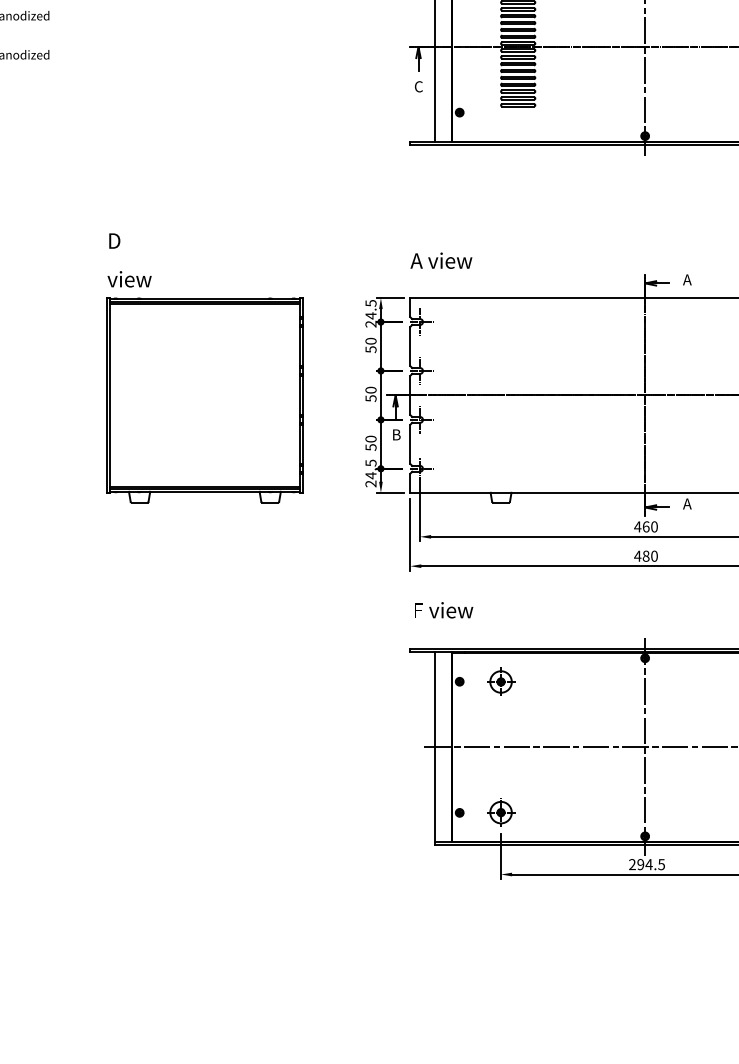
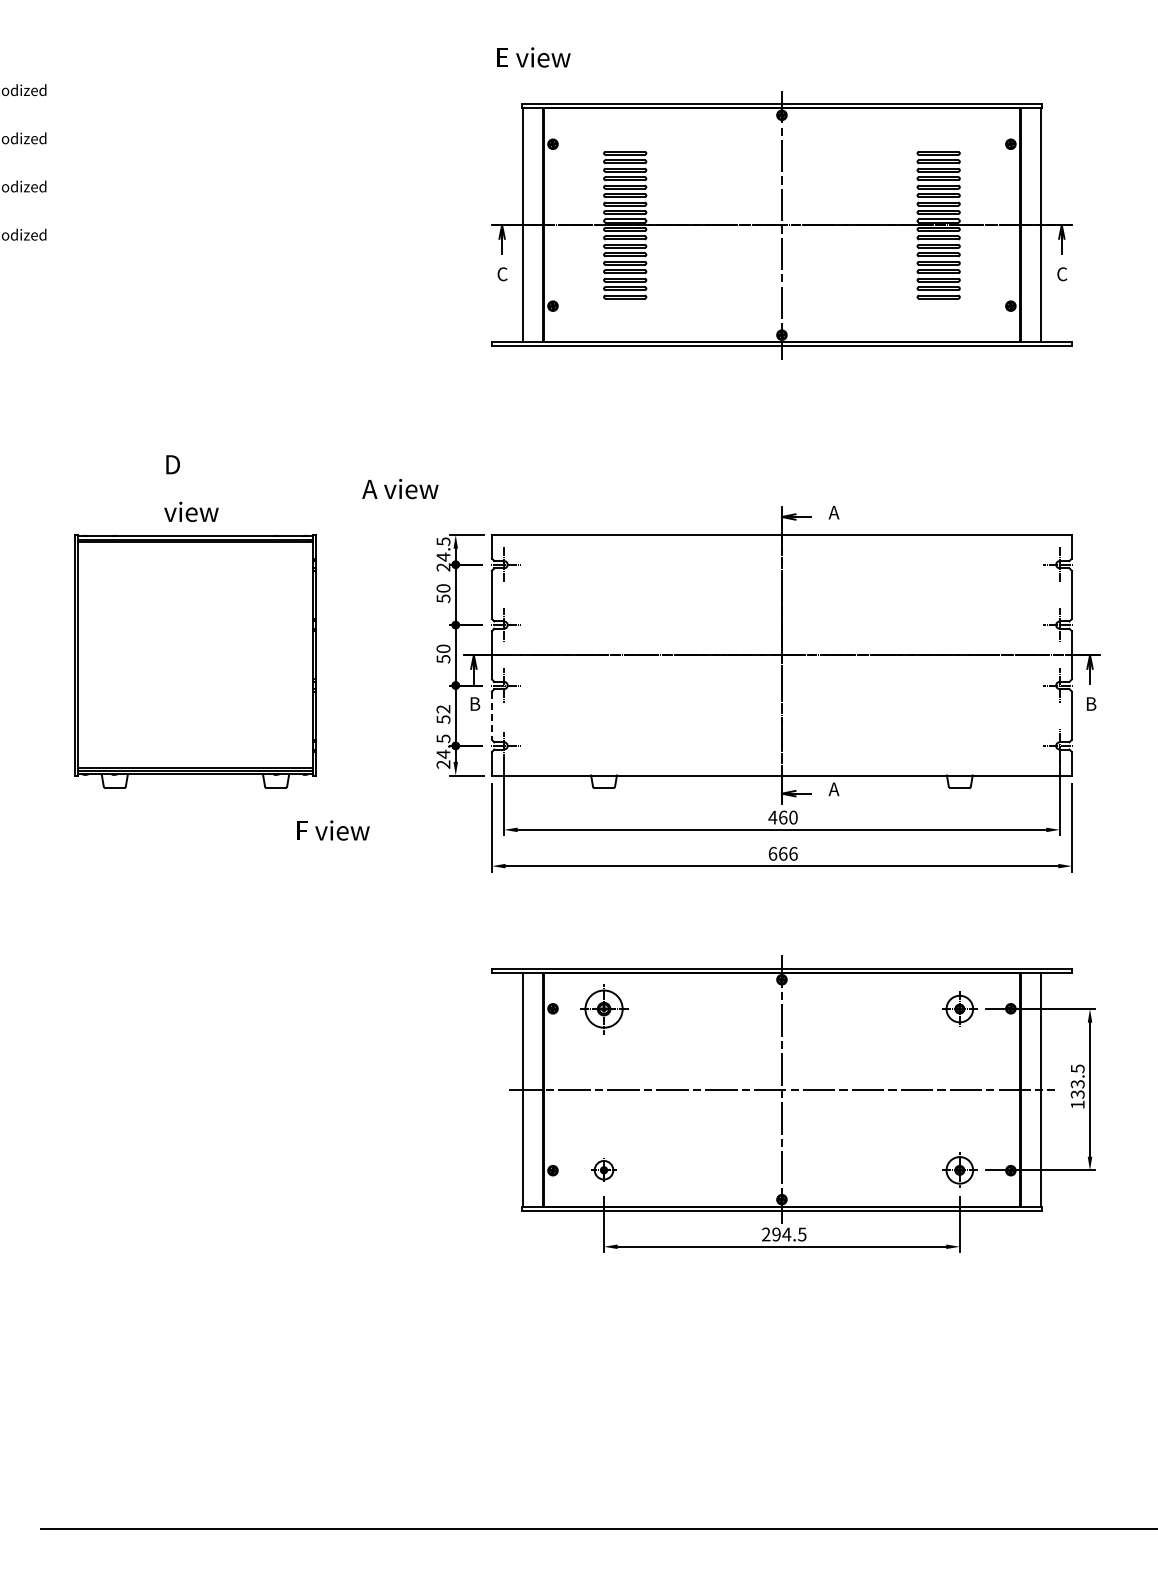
text: (129, 260) -> (191, 488), moved
text: (441, 260) -> (400, 488), moved
part: (204, 400) -> (195, 661), moved
text: (371, 439) -> (443, 709), 50 -> 52
line: (410, 444) -> (492, 716), solid -> dashed
text: (645, 555) -> (782, 853), 480 -> 666
text: (443, 610) -> (333, 830), moved
part: (500, 681) -> (603, 1008), size x1.4
part: (500, 811) -> (603, 1169), size x0.7

